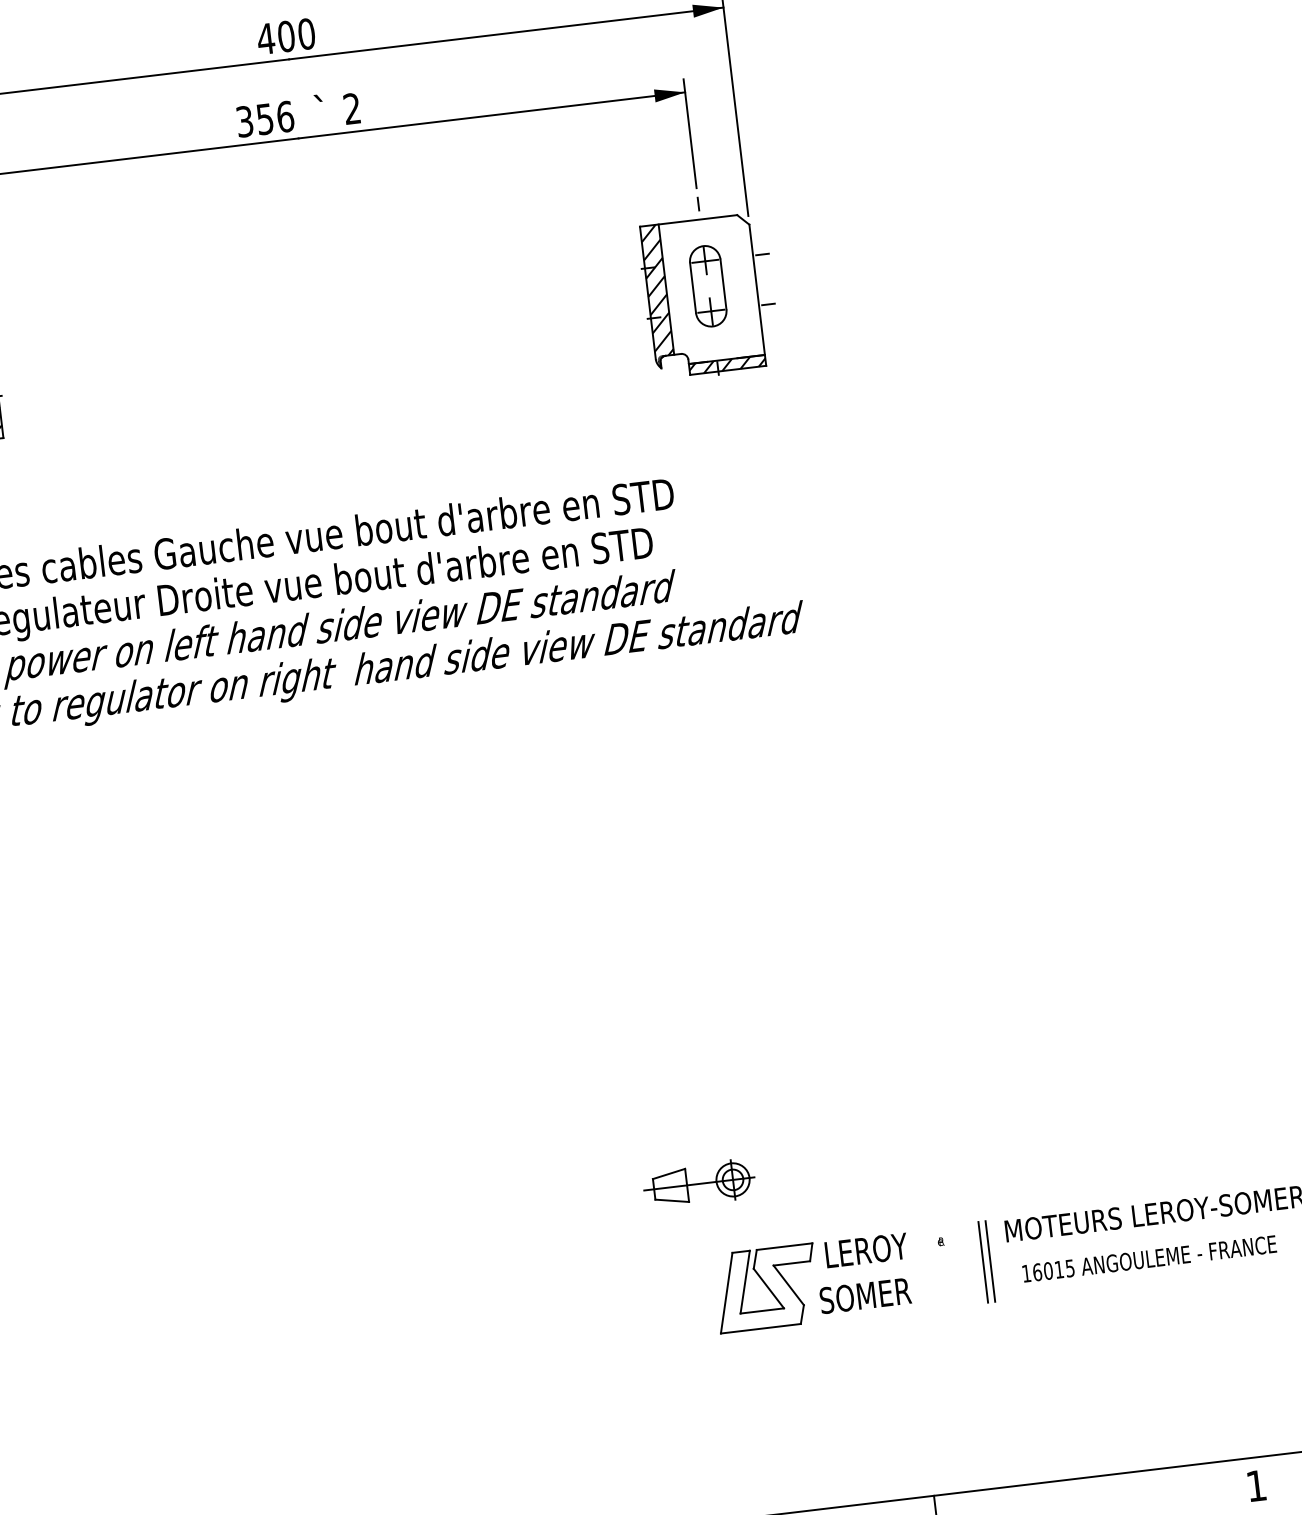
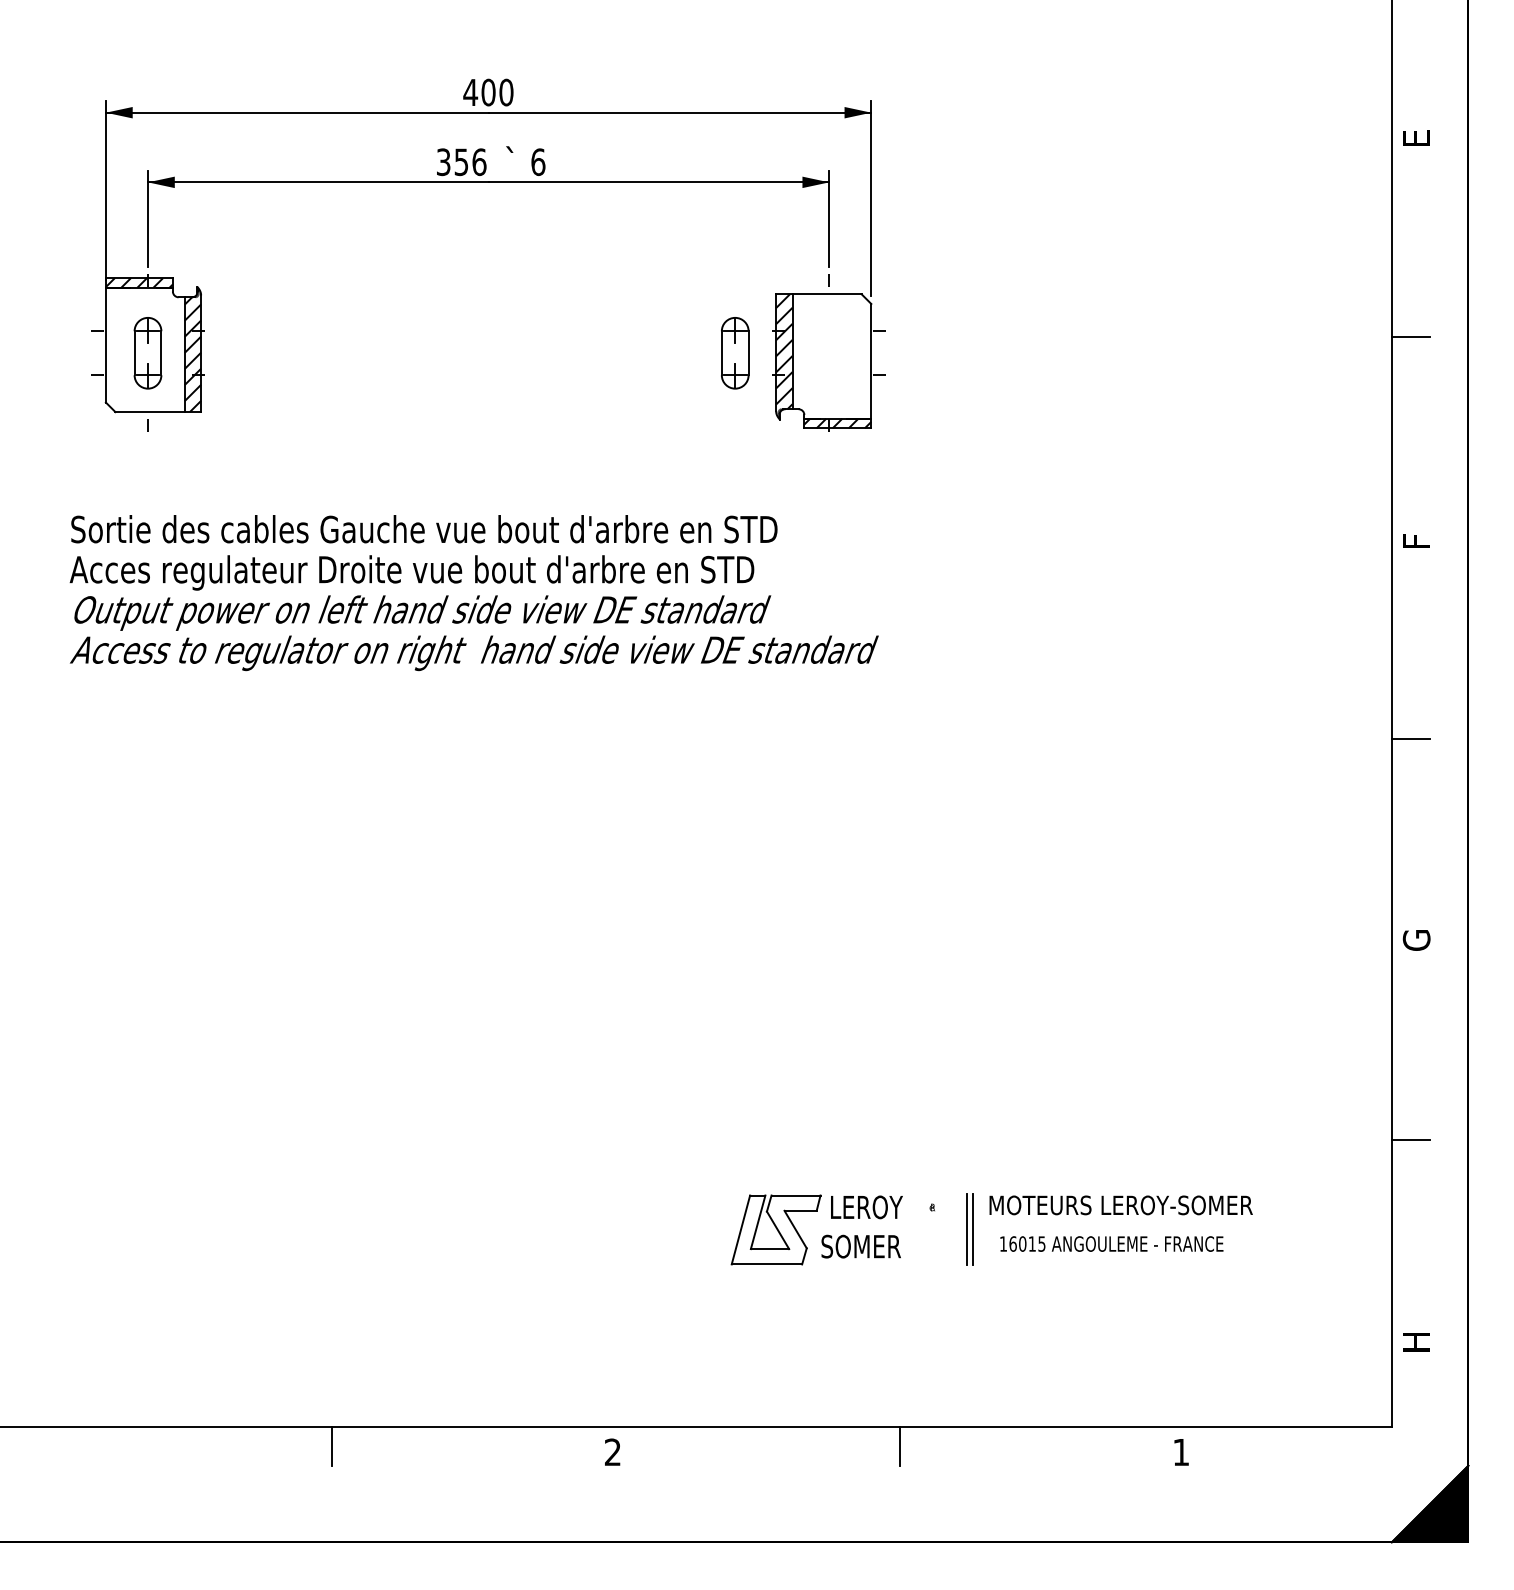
text: (352, 109) -> (538, 162), 2 -> 6
part: (708, 286) -> (735, 353), moved
part: (699, 1184) -> (728, 1132), removed

